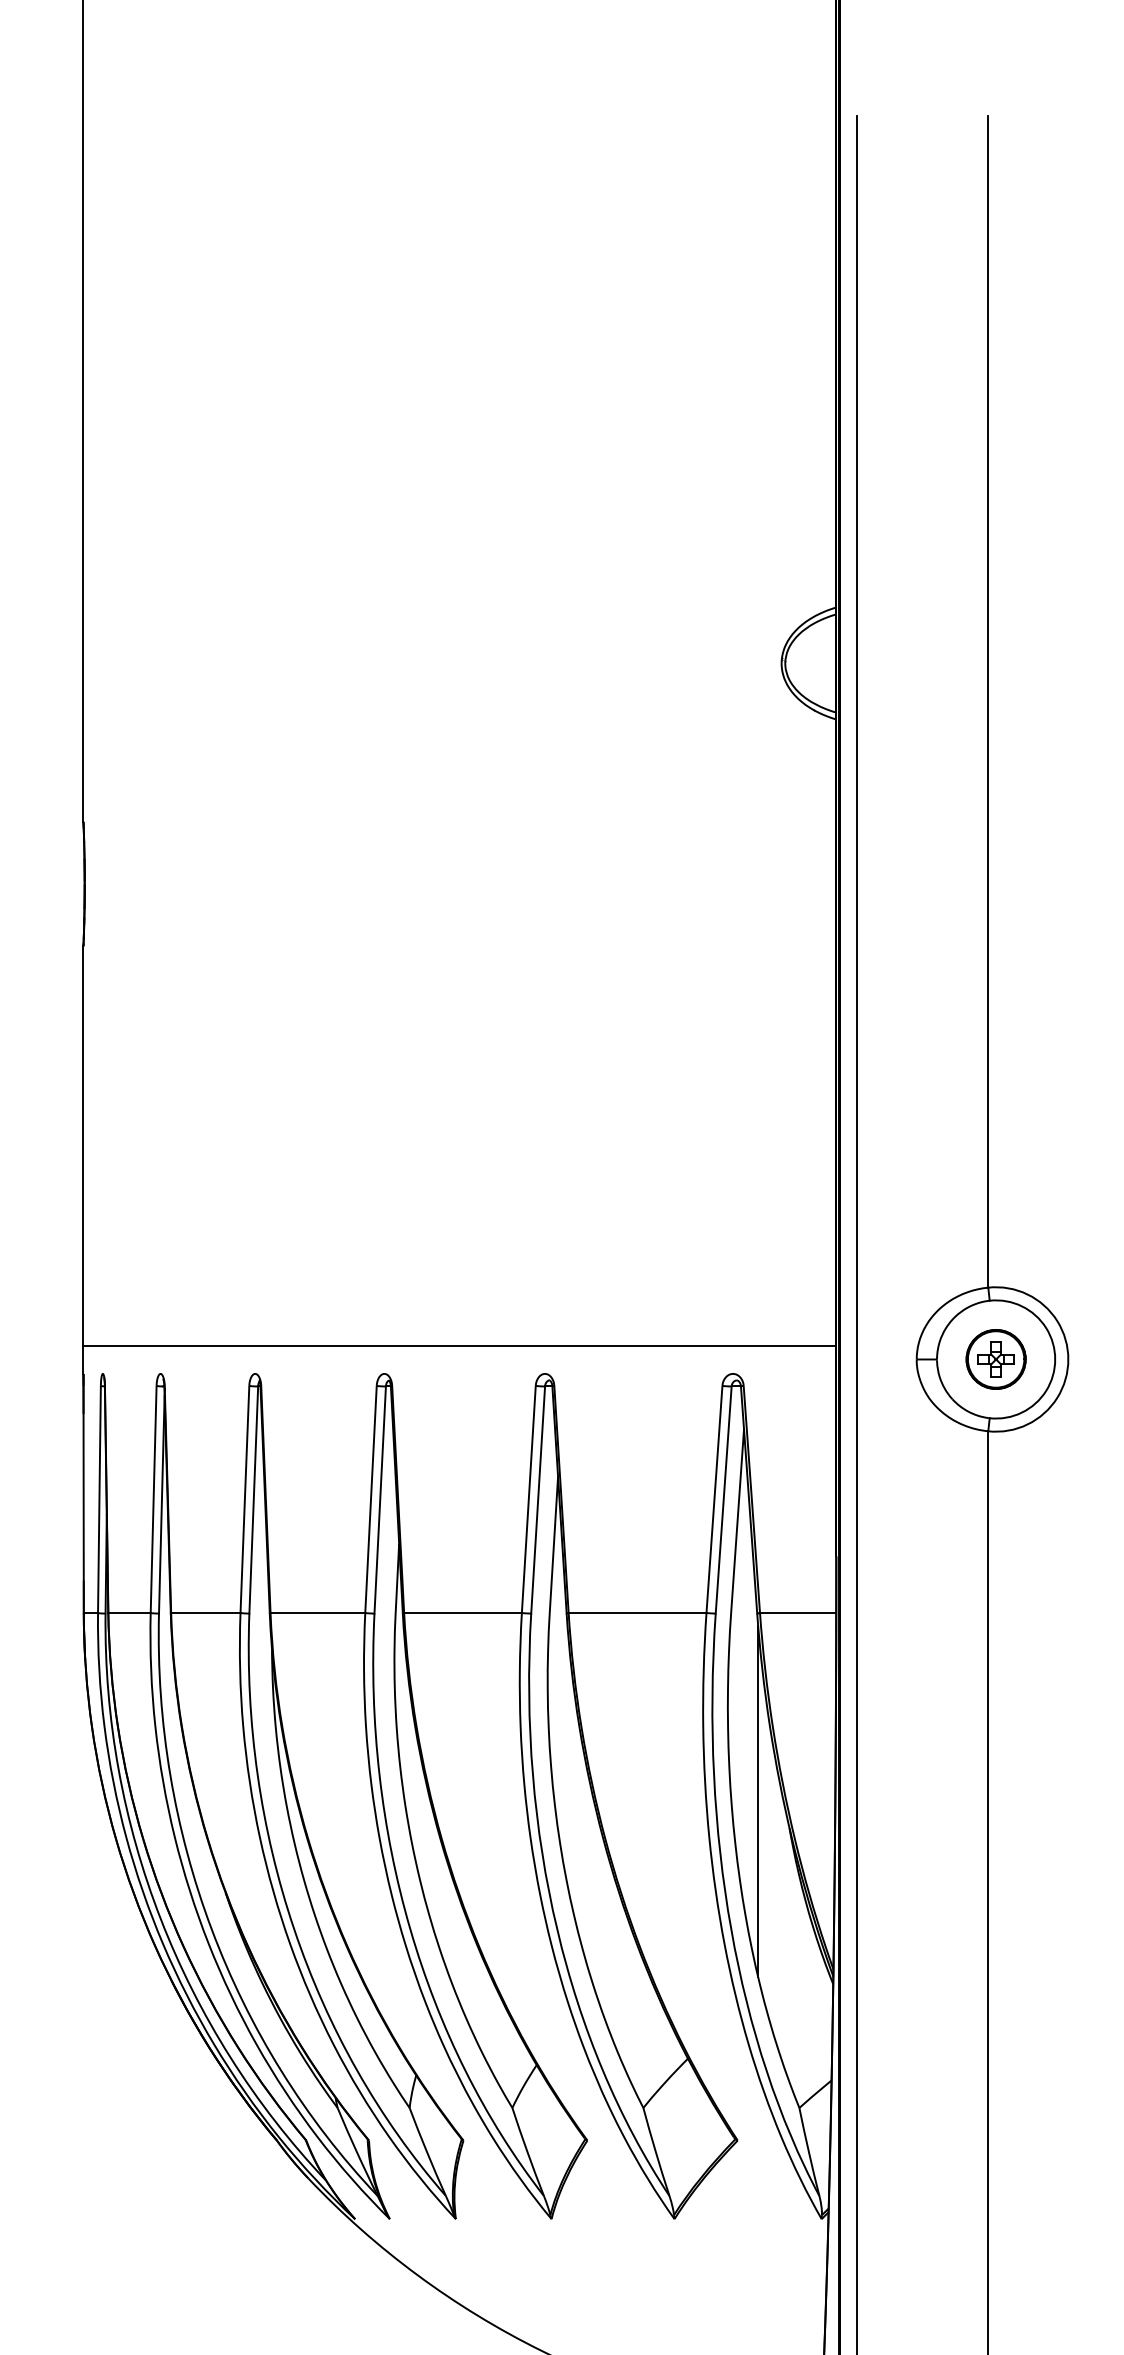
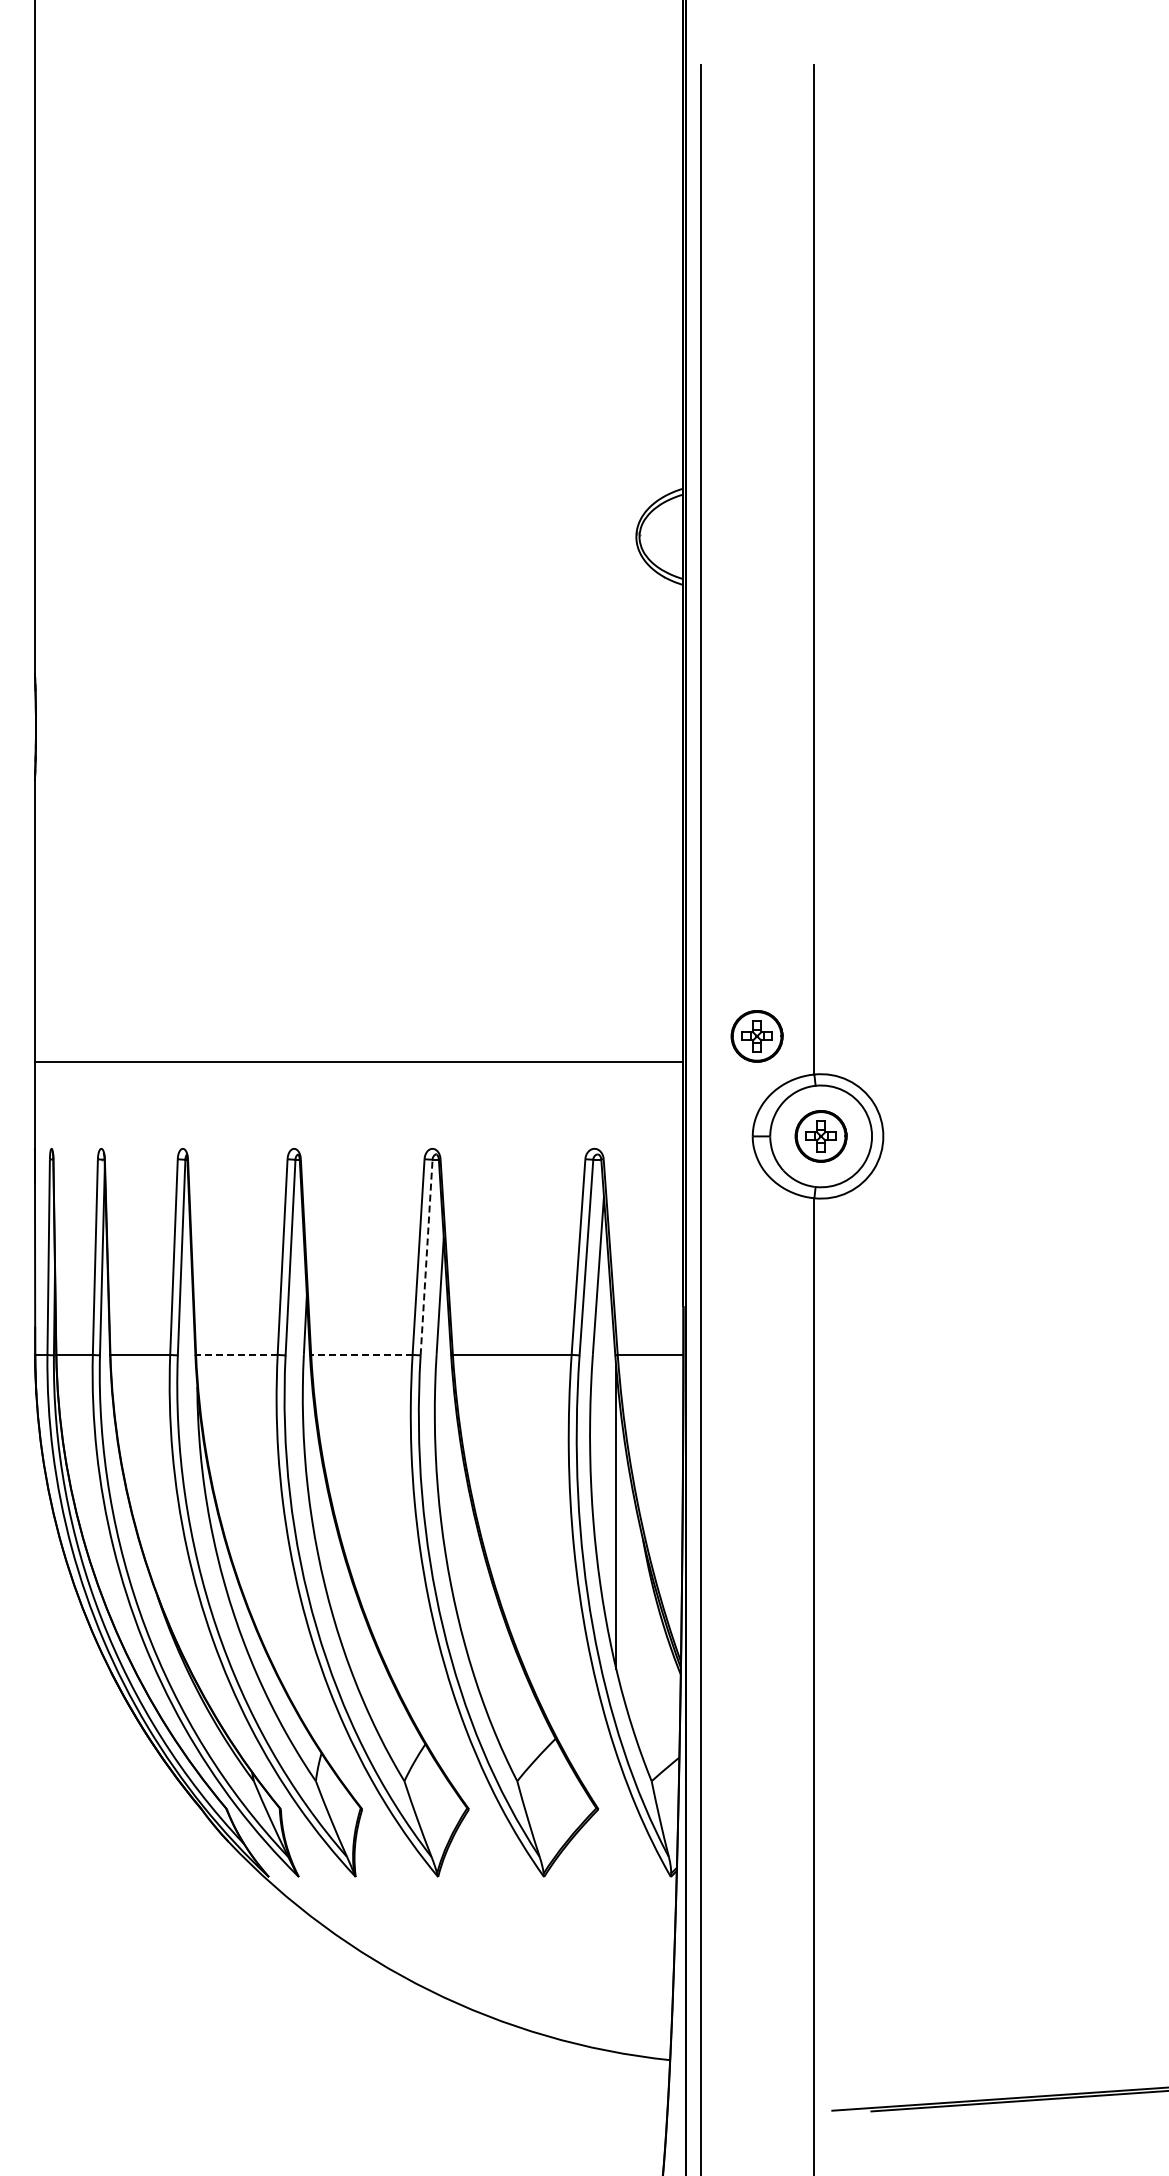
part: (921, 1243) -> (756, 1036), added
line: (459, 1346) -> (358, 1062), moved
line: (538, 1500) -> (426, 1257), solid -> dashed
line: (317, 1612) -> (236, 1354), solid -> dashed
line: (462, 1612) -> (361, 1354), solid -> dashed

